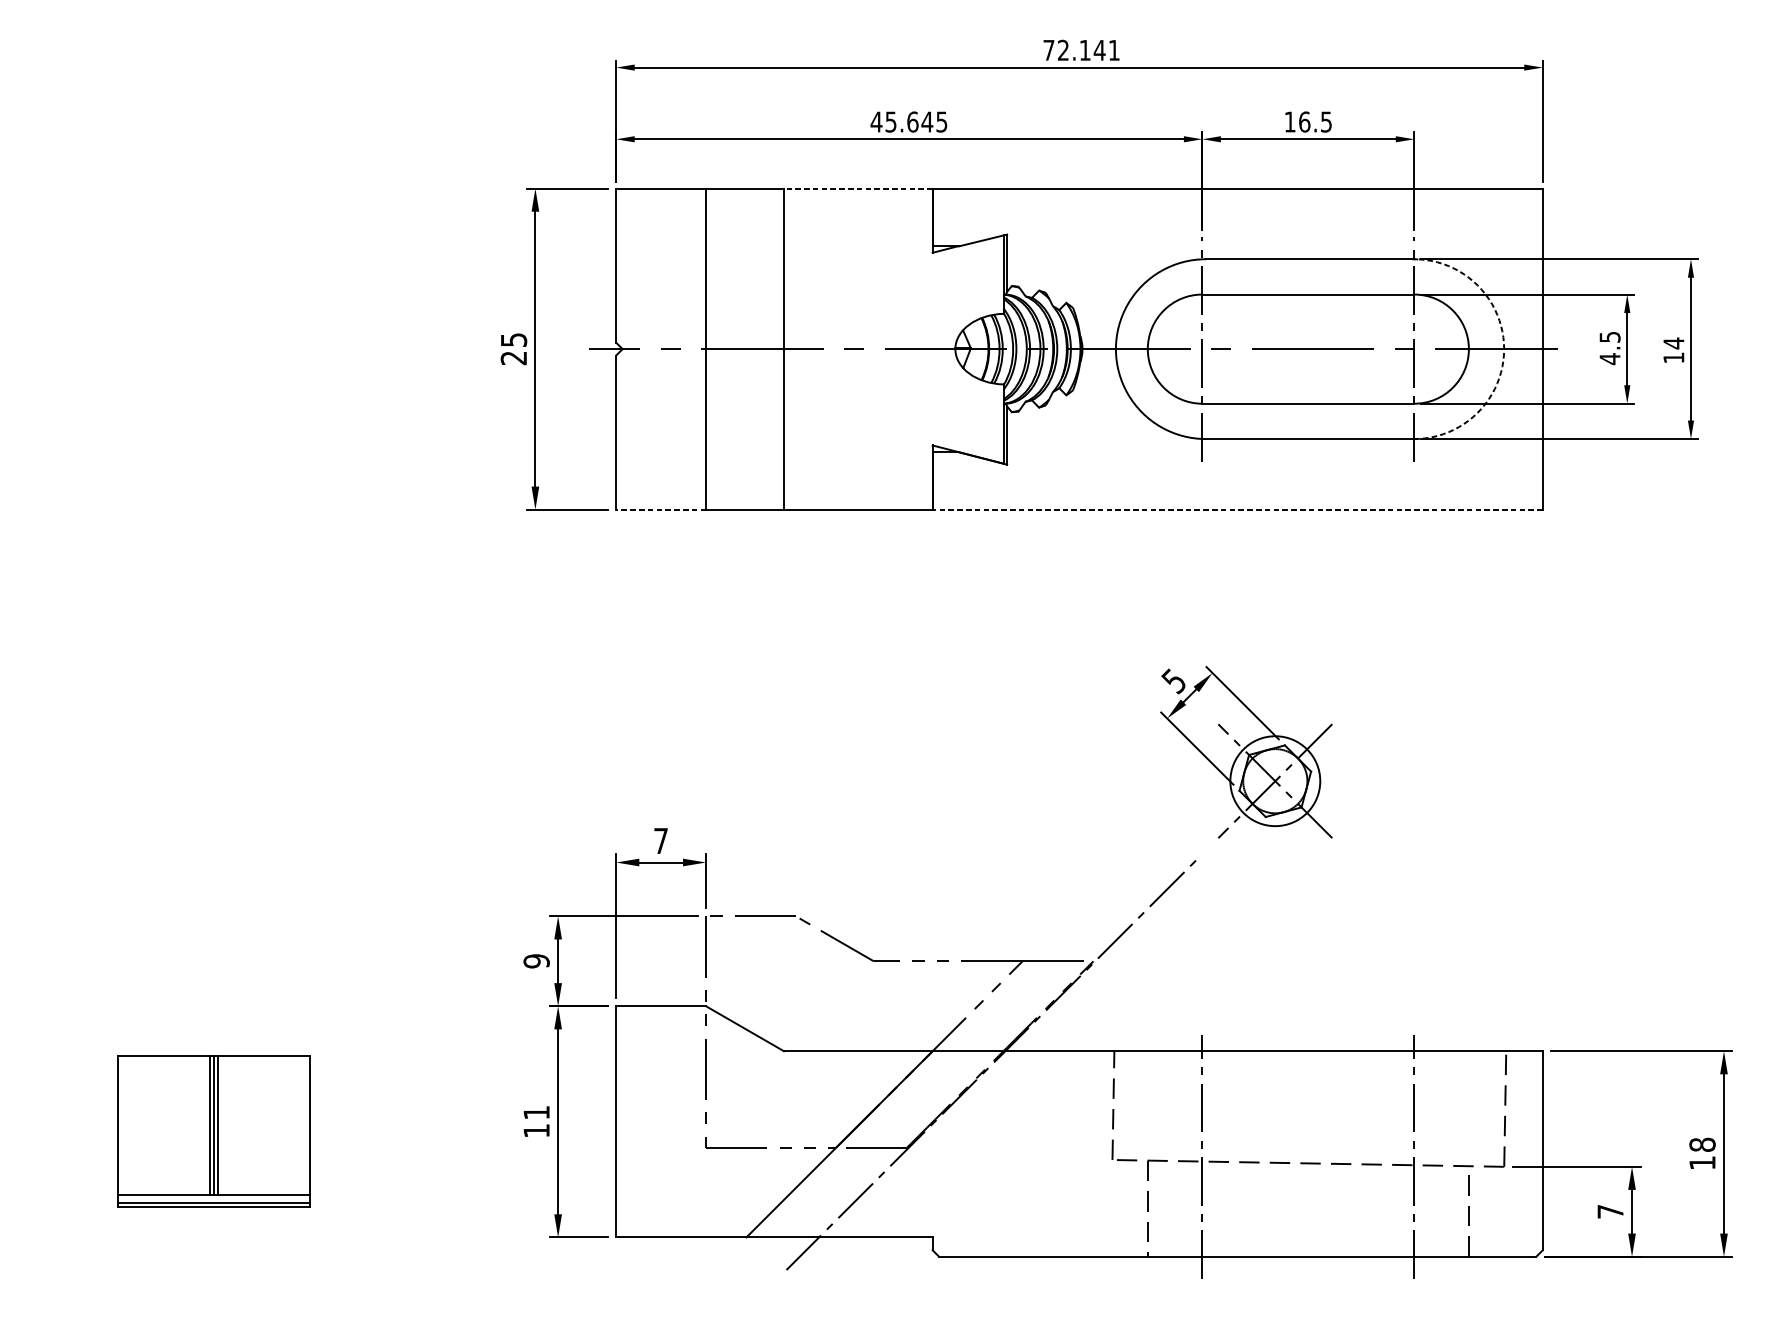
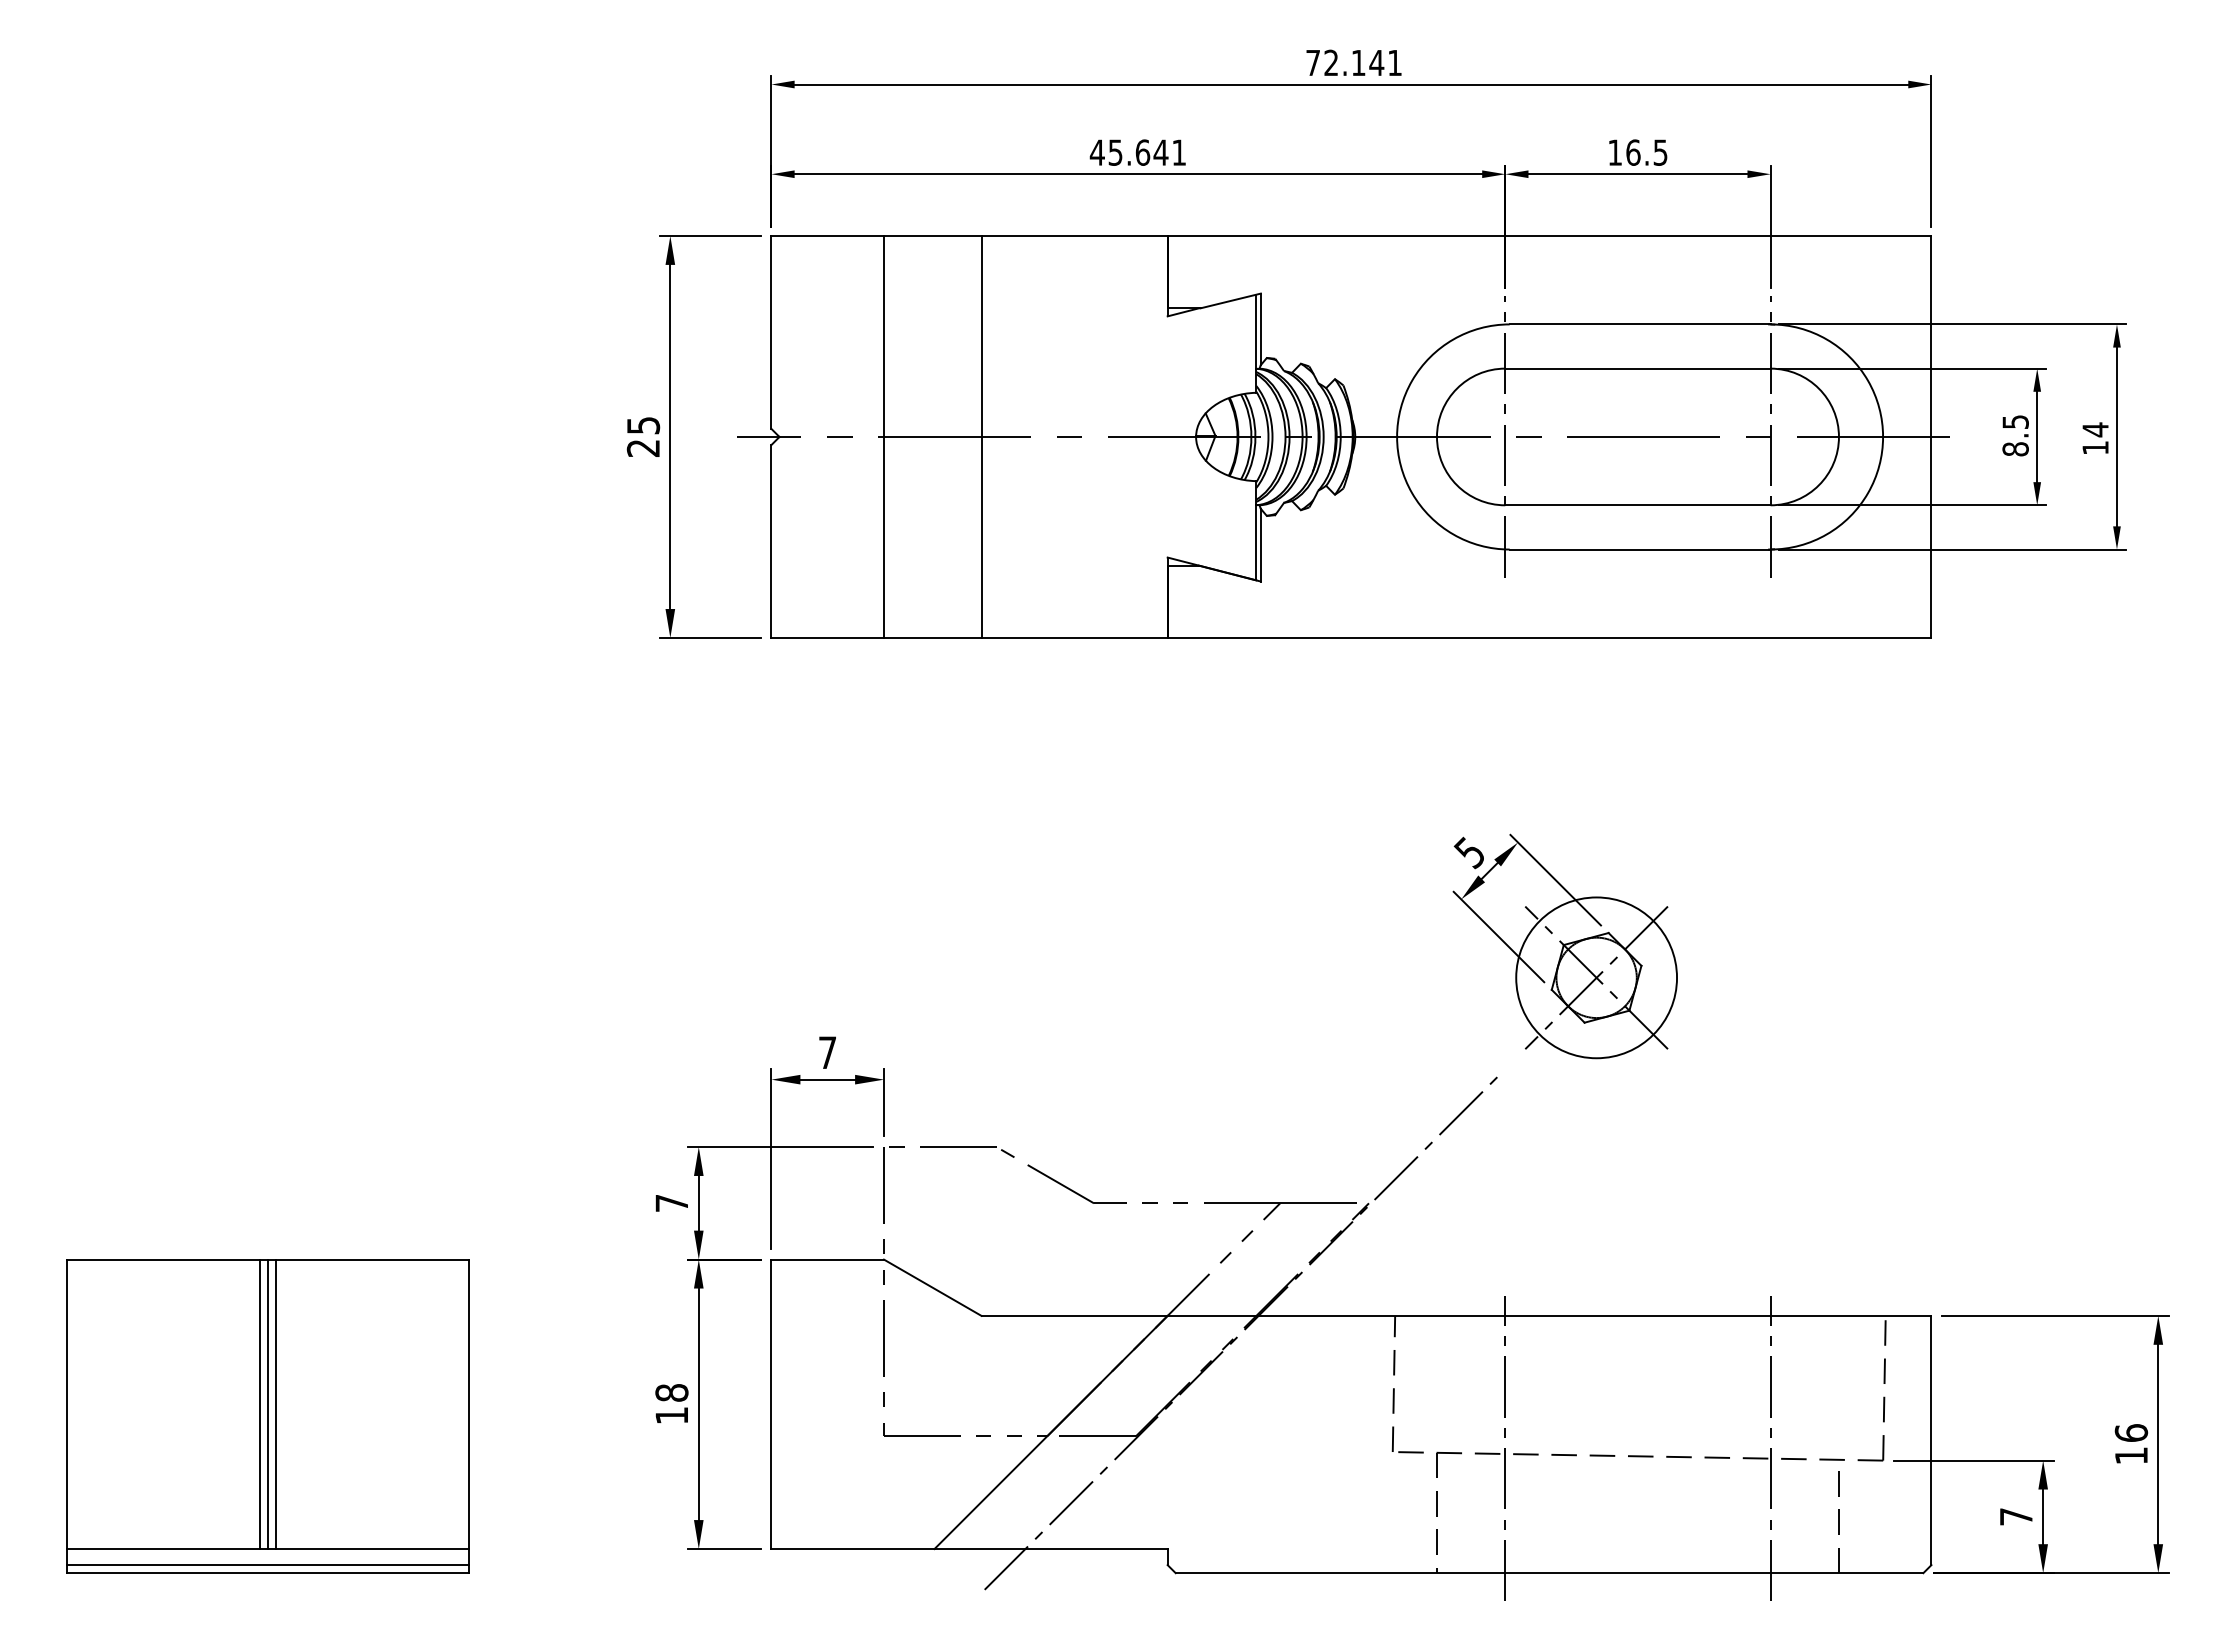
text: (941, 121) -> (1178, 152), 45.645 -> 45.641
line: (858, 188) -> (1074, 235), dashed -> solid
arc: (1504, 348) -> (1883, 436), dashed -> solid
text: (1609, 358) -> (2015, 448), 4.5 -> 8.5
line: (660, 509) -> (827, 637), dashed -> solid
line: (1237, 509) -> (1549, 637), dashed -> solid
circle: (1275, 780) -> (1596, 977), size x1.43
text: (536, 961) -> (671, 1203), 9 -> 7
text: (536, 1112) -> (671, 1392), 11 -> 18
part: (213, 1131) -> (267, 1416), size x1.67
text: (1701, 1144) -> (2130, 1432), 18 -> 16

